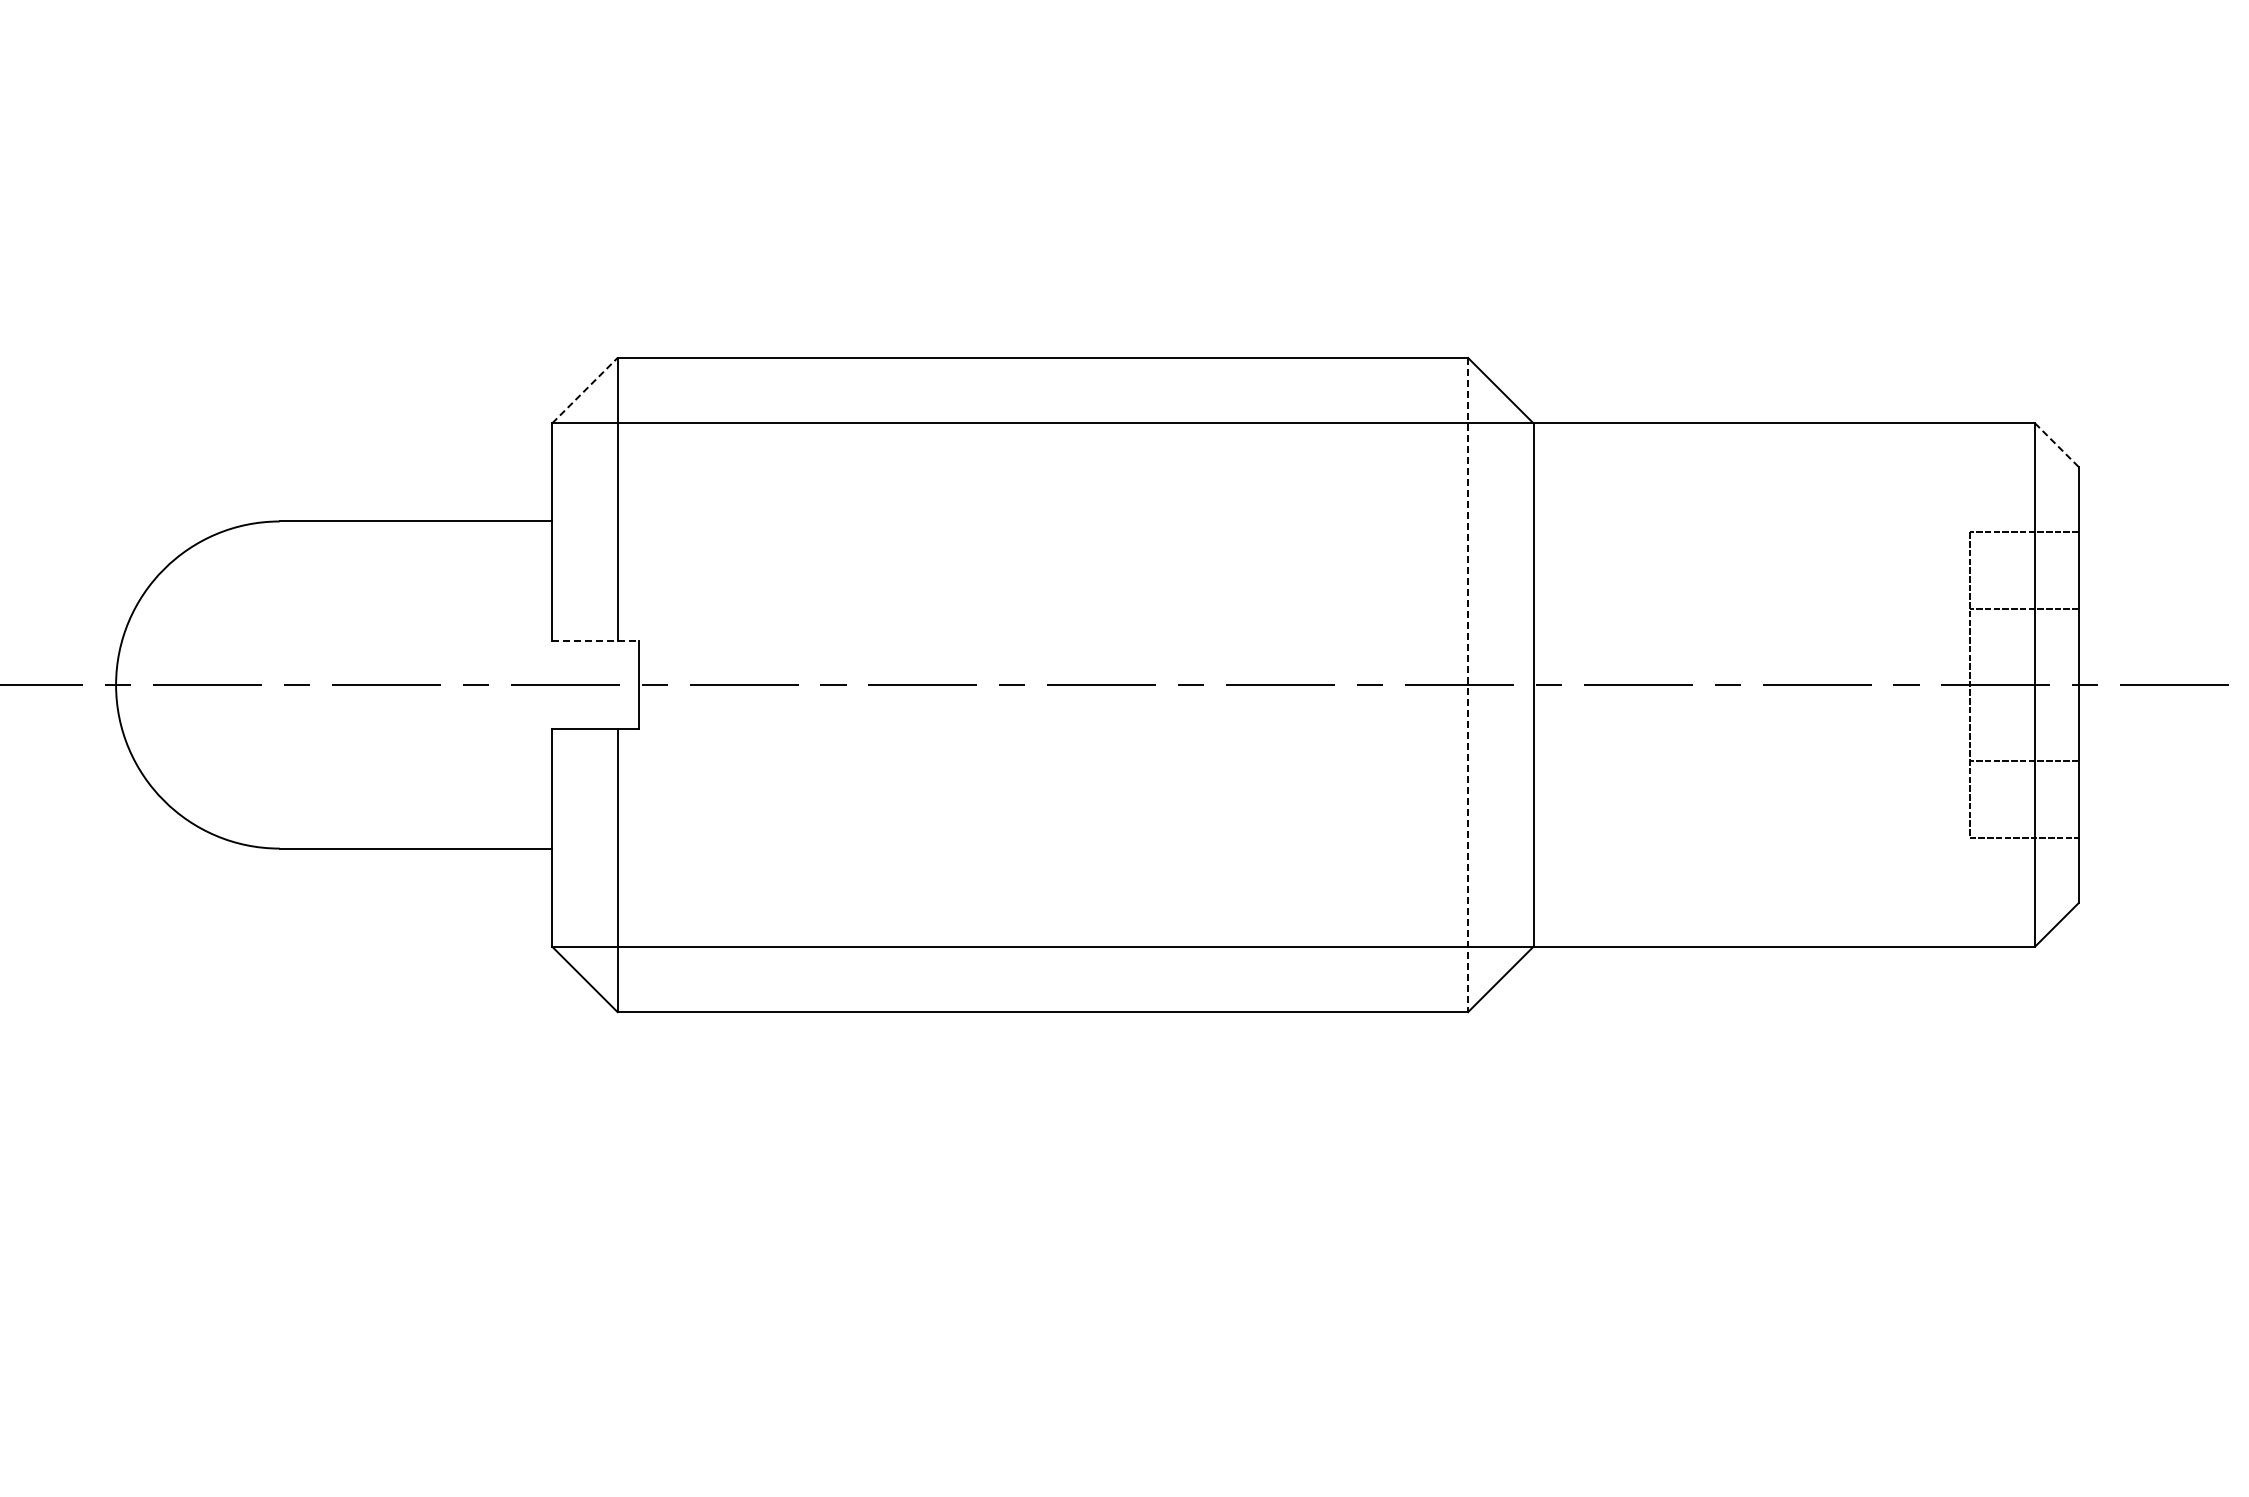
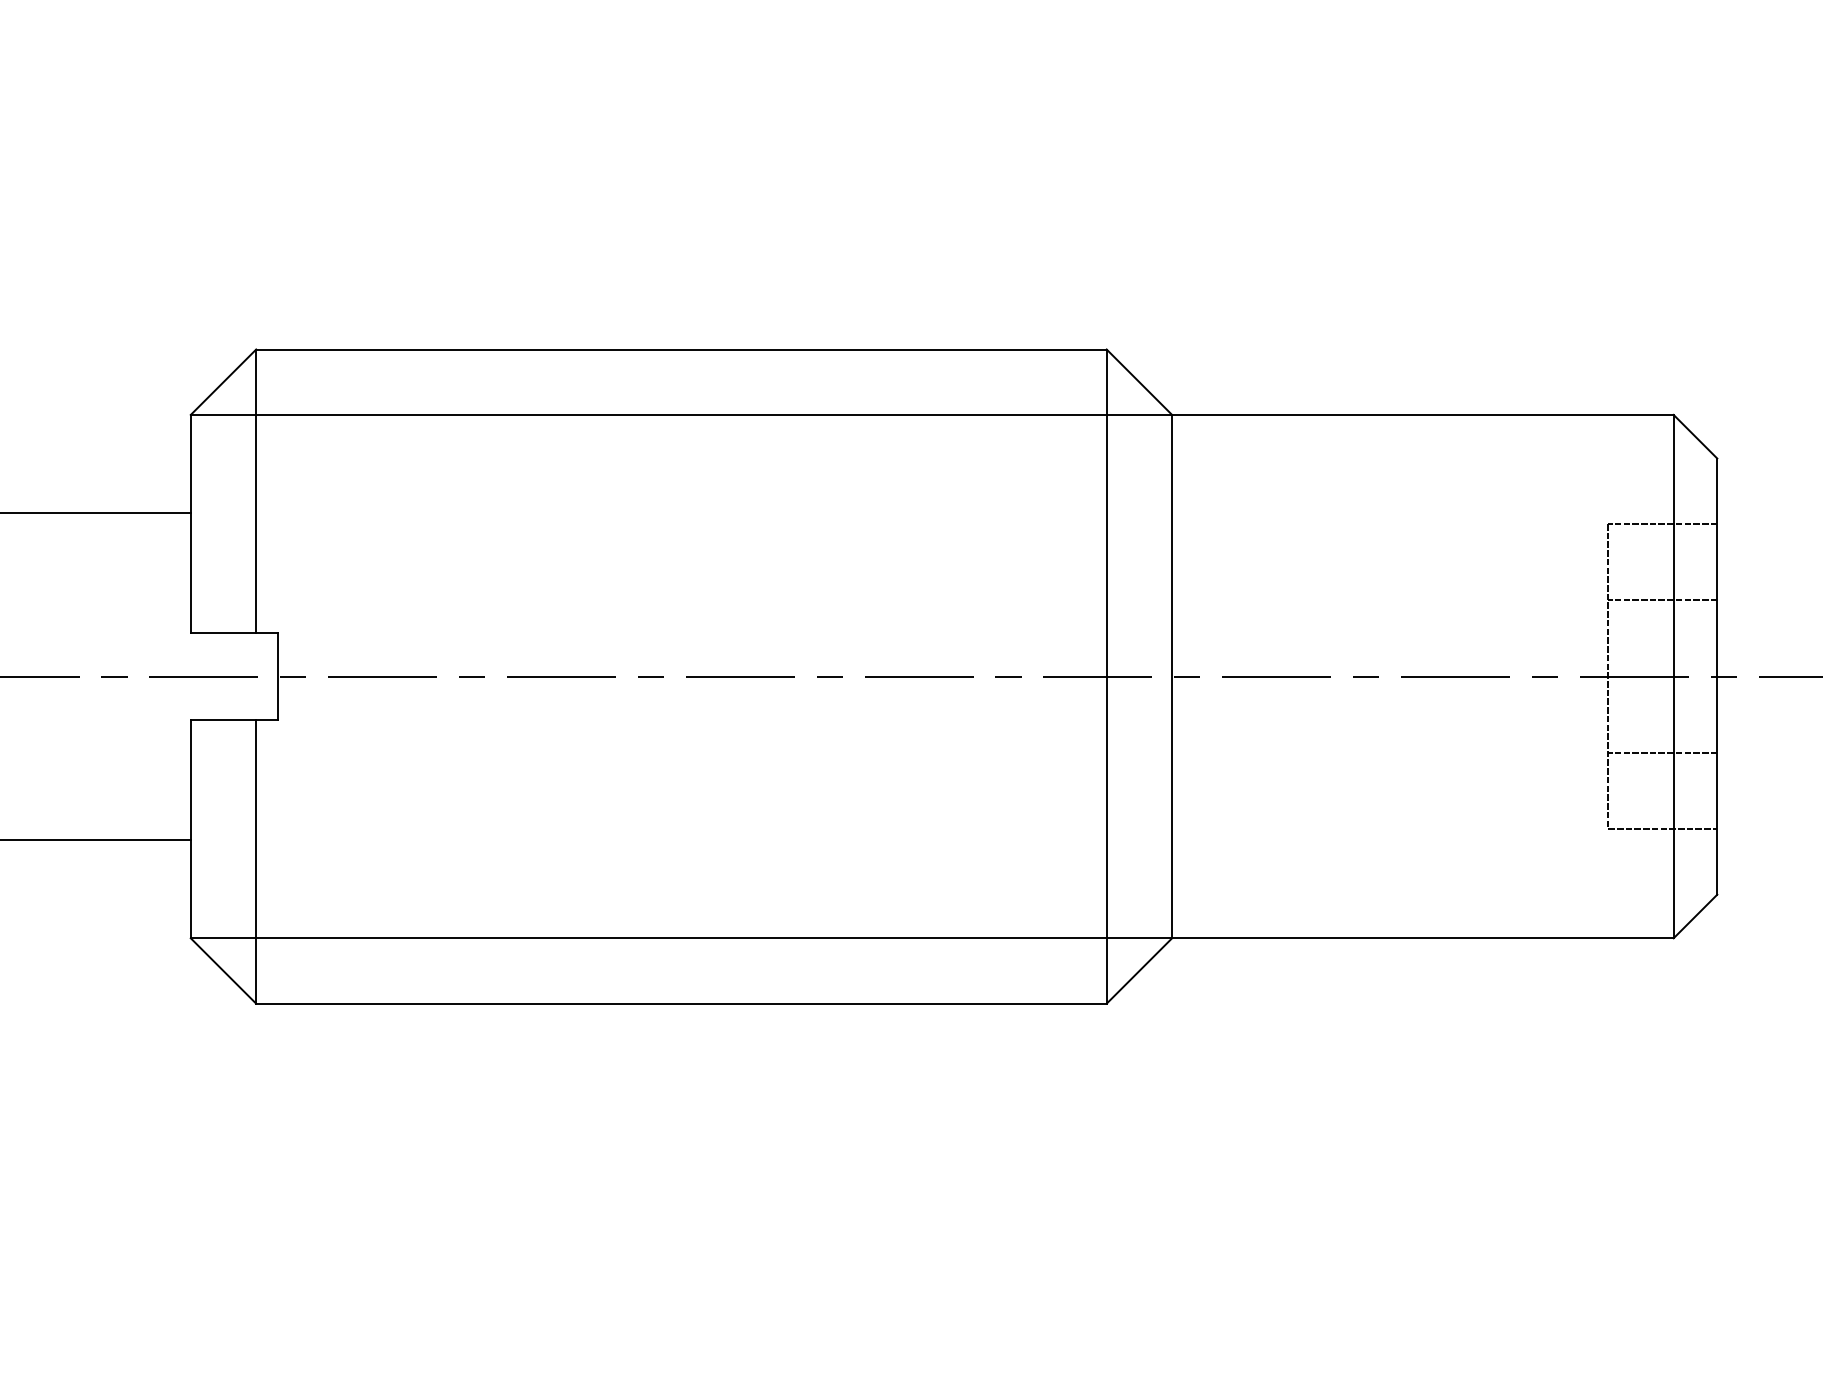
line: (585, 390) -> (224, 382), dashed -> solid
line: (2056, 445) -> (1695, 437), dashed -> solid
line: (595, 641) -> (234, 633), dashed -> solid
line: (1468, 685) -> (1107, 677), dashed -> solid

